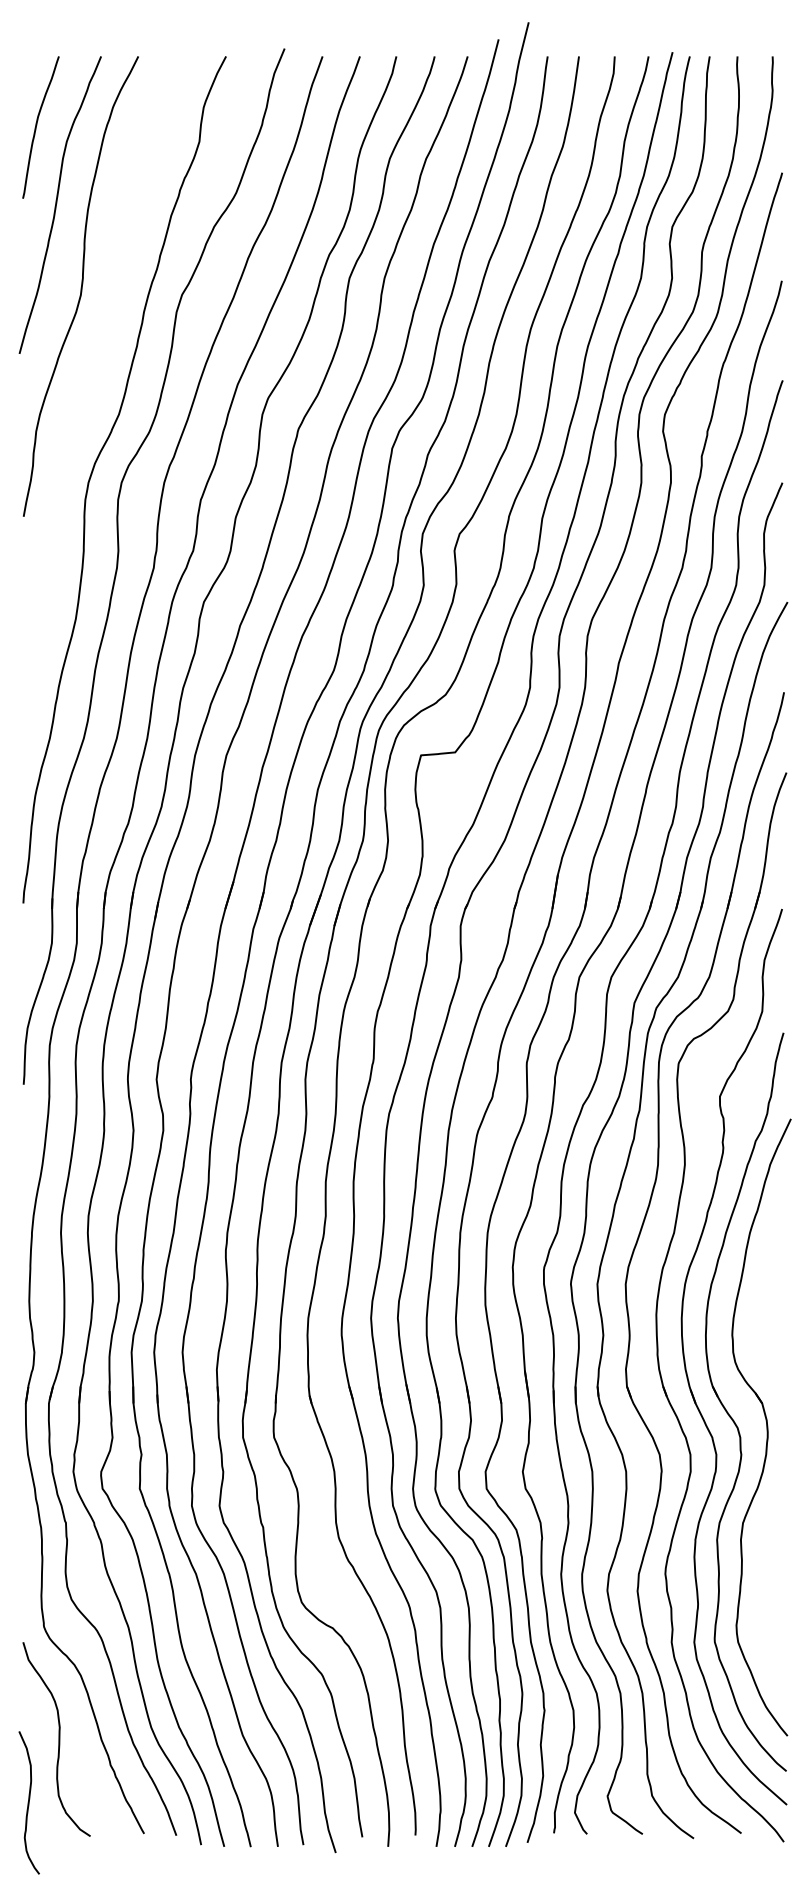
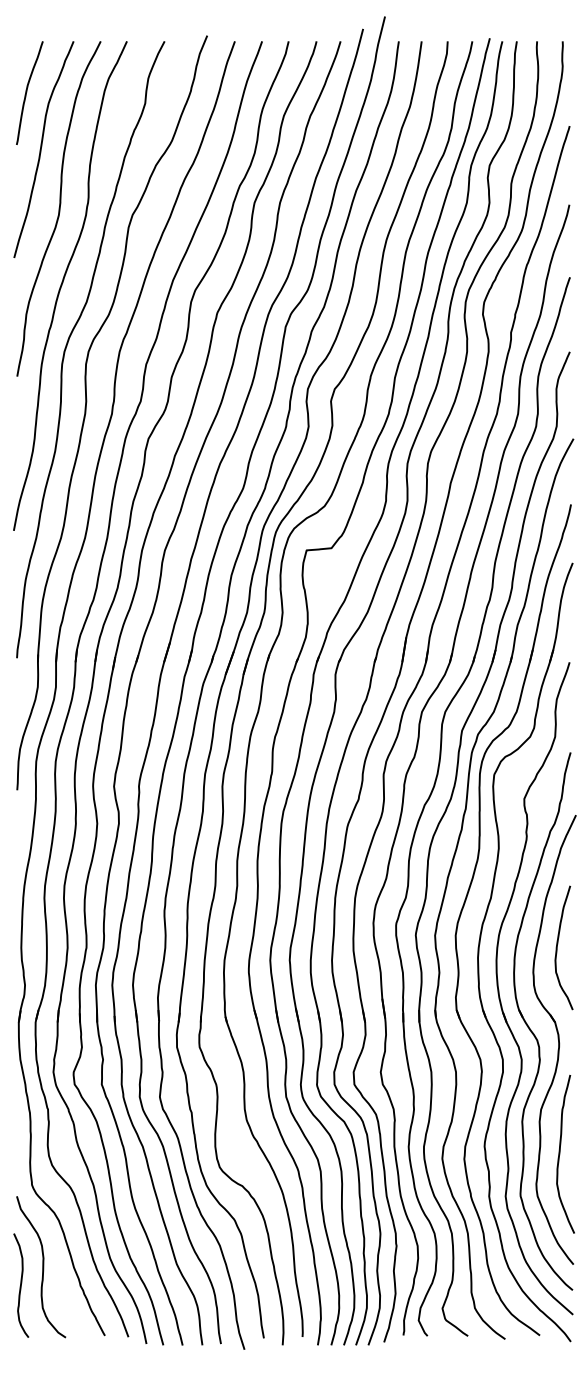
curve: (86, 388) -> (62, 283), added
curve: (765, 1300) -> (557, 947), added
curve: (769, 1582) -> (560, 1152), added
curve: (28, 1802) -> (20, 1285), moved

